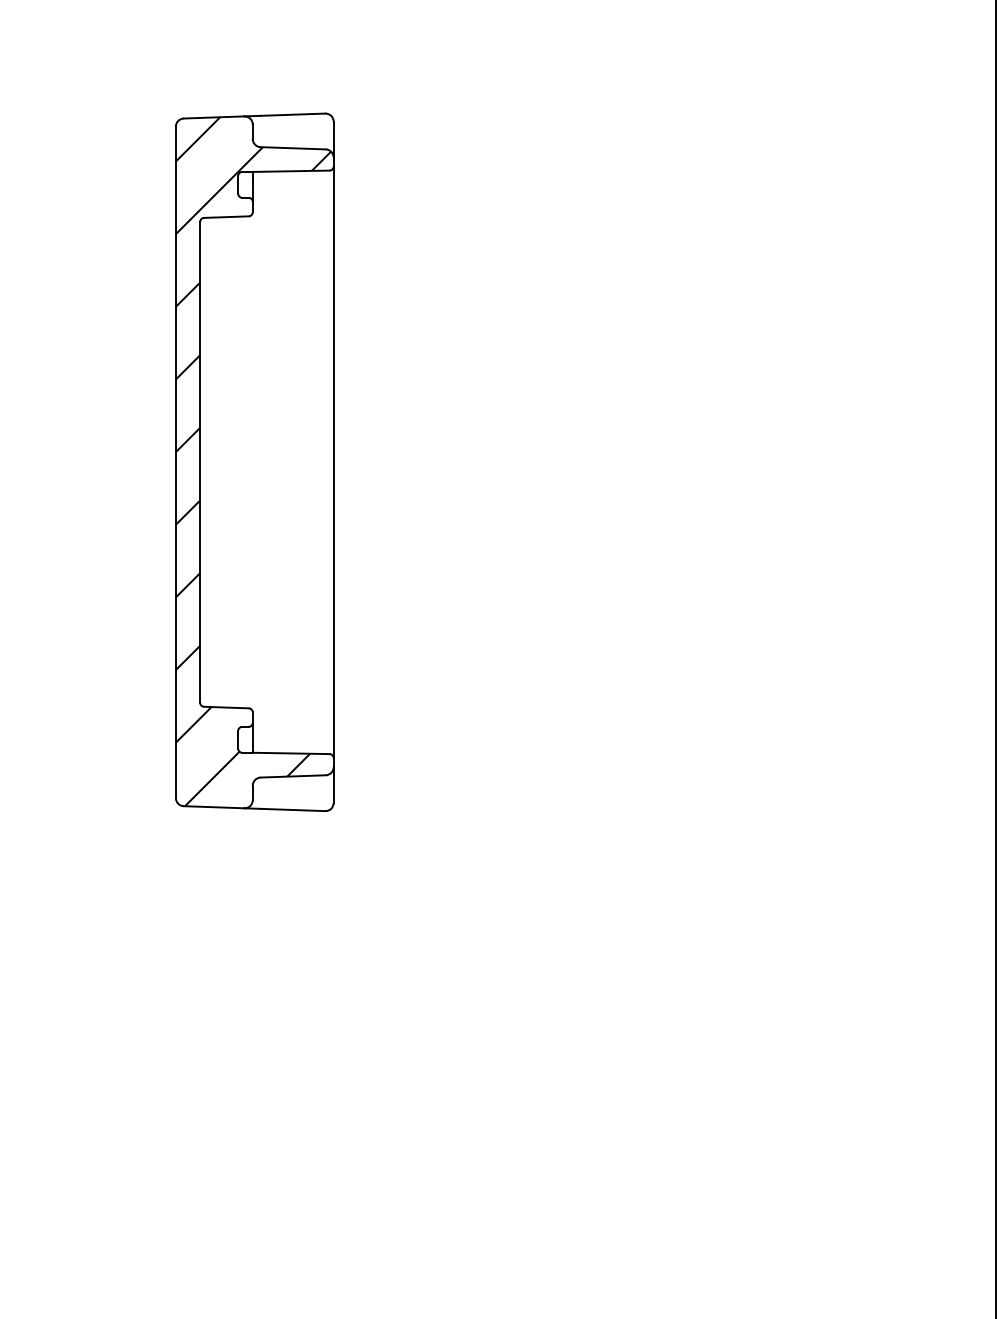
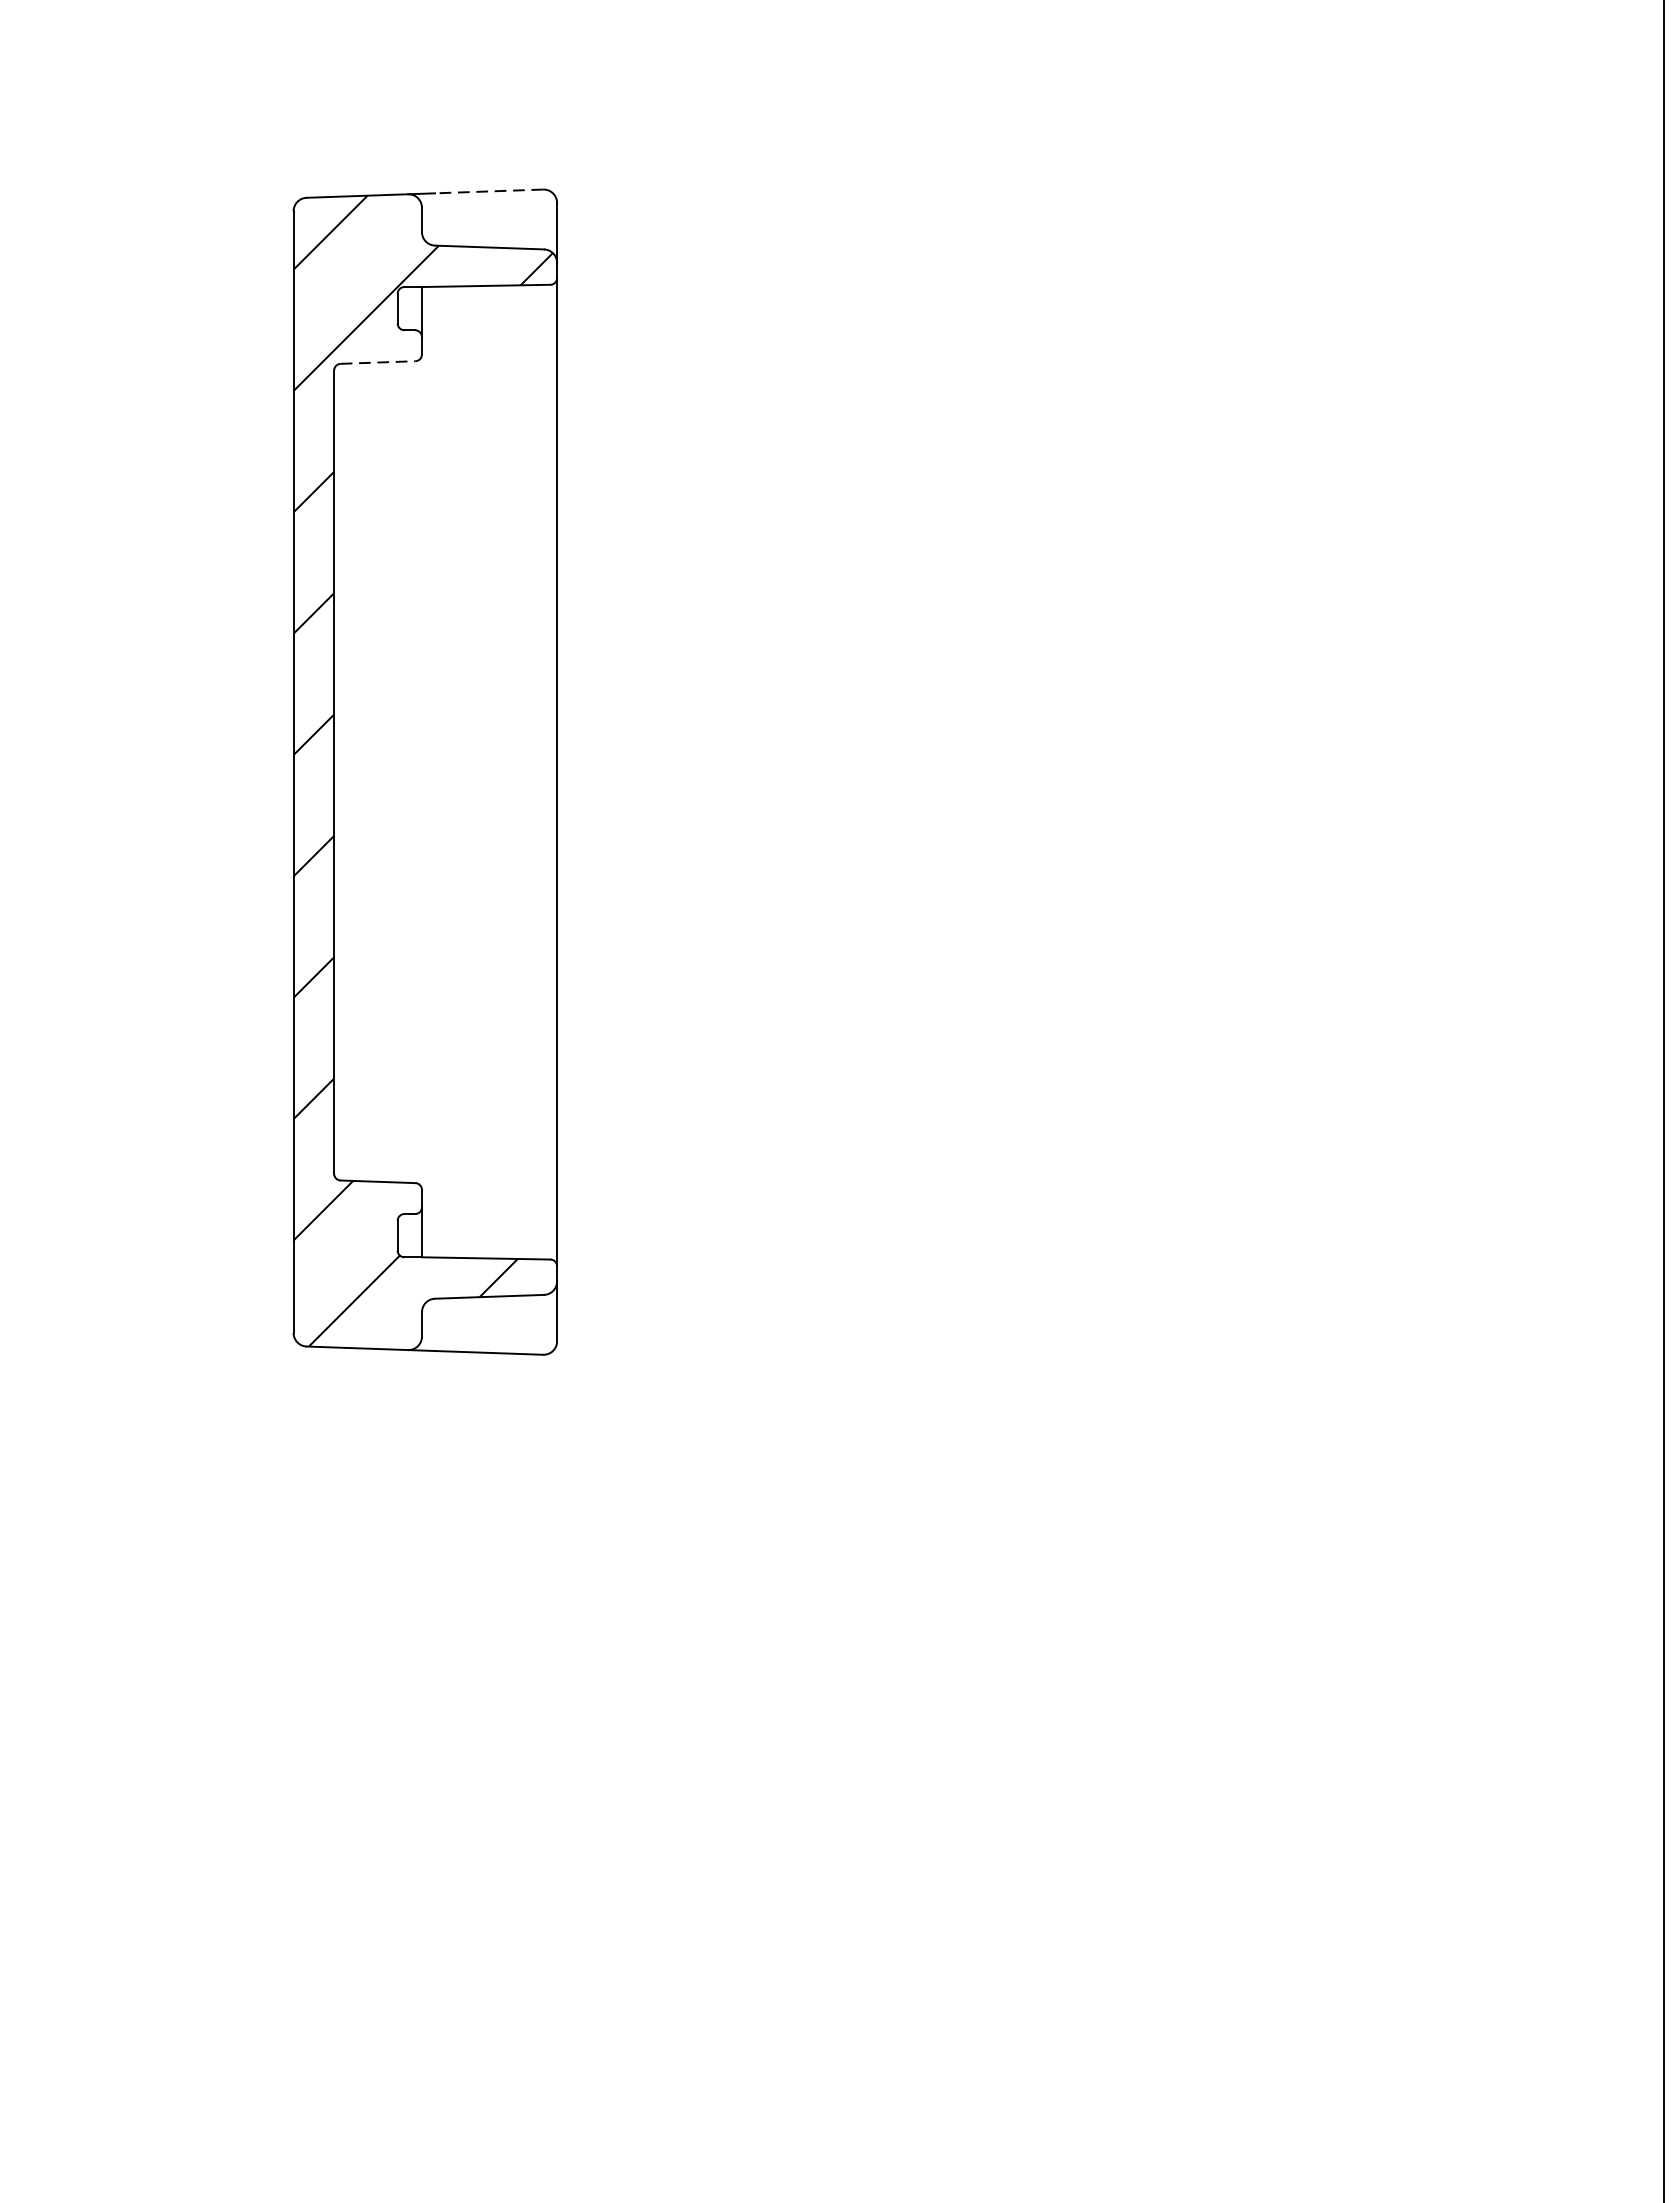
line: (292, 114) -> (488, 191), solid -> dashed
line: (226, 217) -> (378, 363), solid -> dashed

